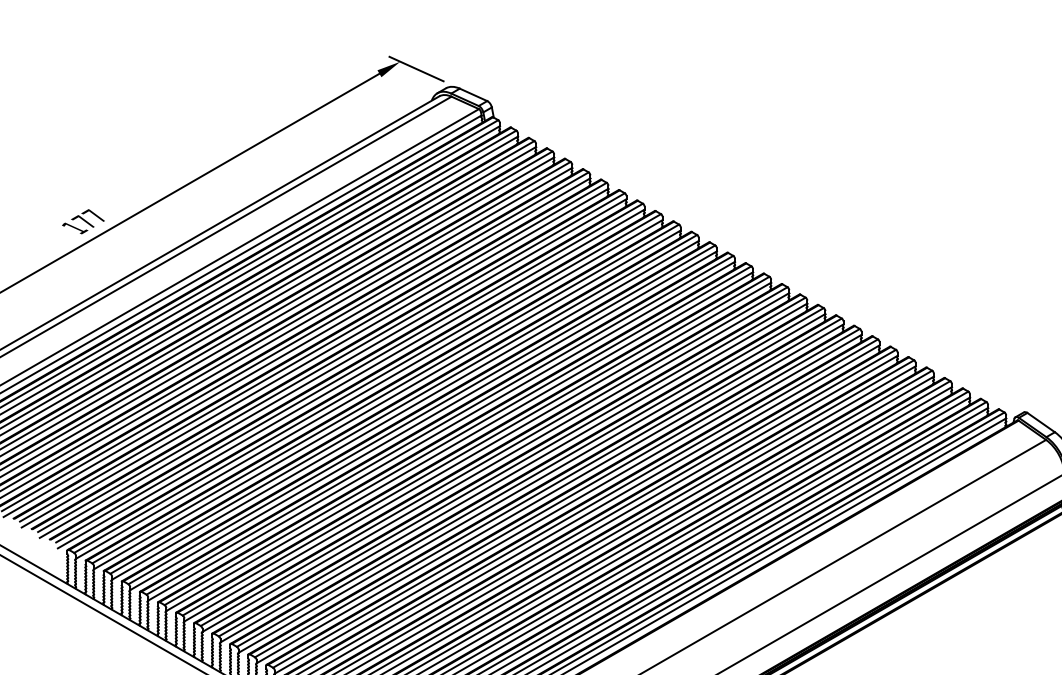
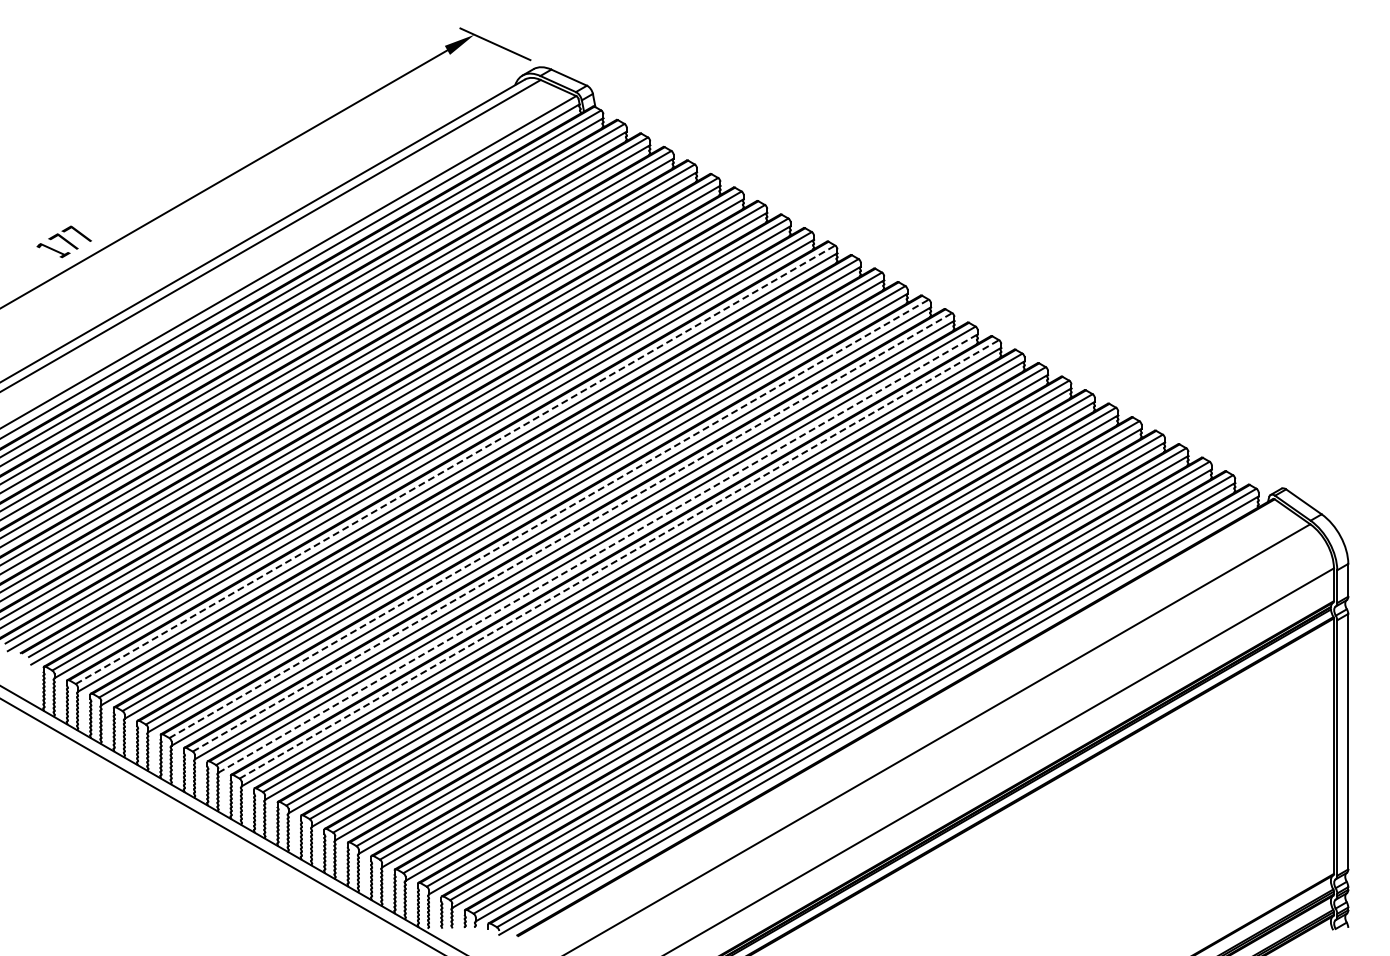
line: (385, 393) -> (455, 464), solid -> dashed
line: (458, 435) -> (549, 518), solid -> dashed
line: (476, 446) -> (572, 532), solid -> dashed
line: (496, 462) -> (598, 553), solid -> dashed
line: (512, 467) -> (619, 559), solid -> dashed

